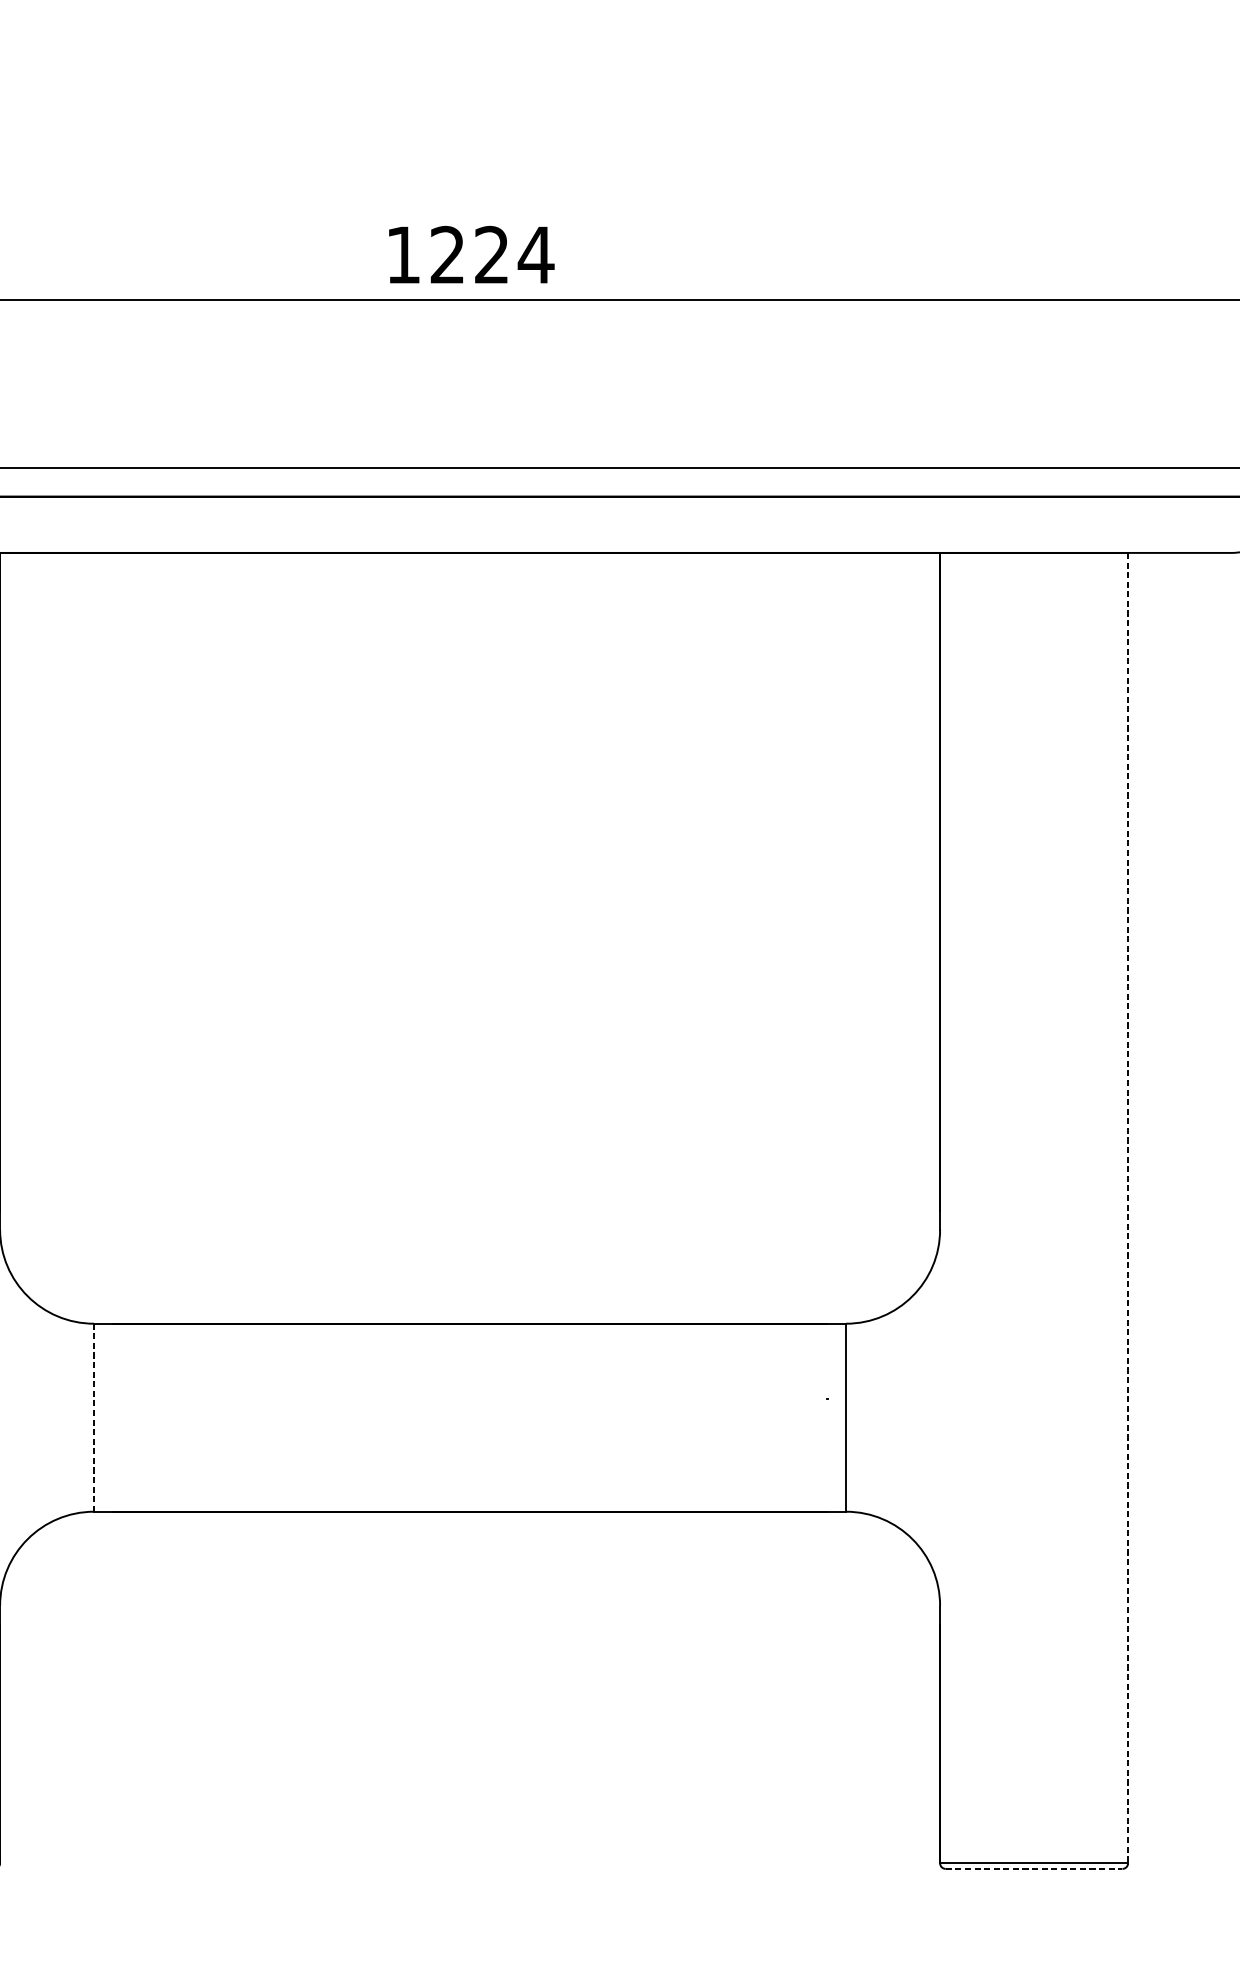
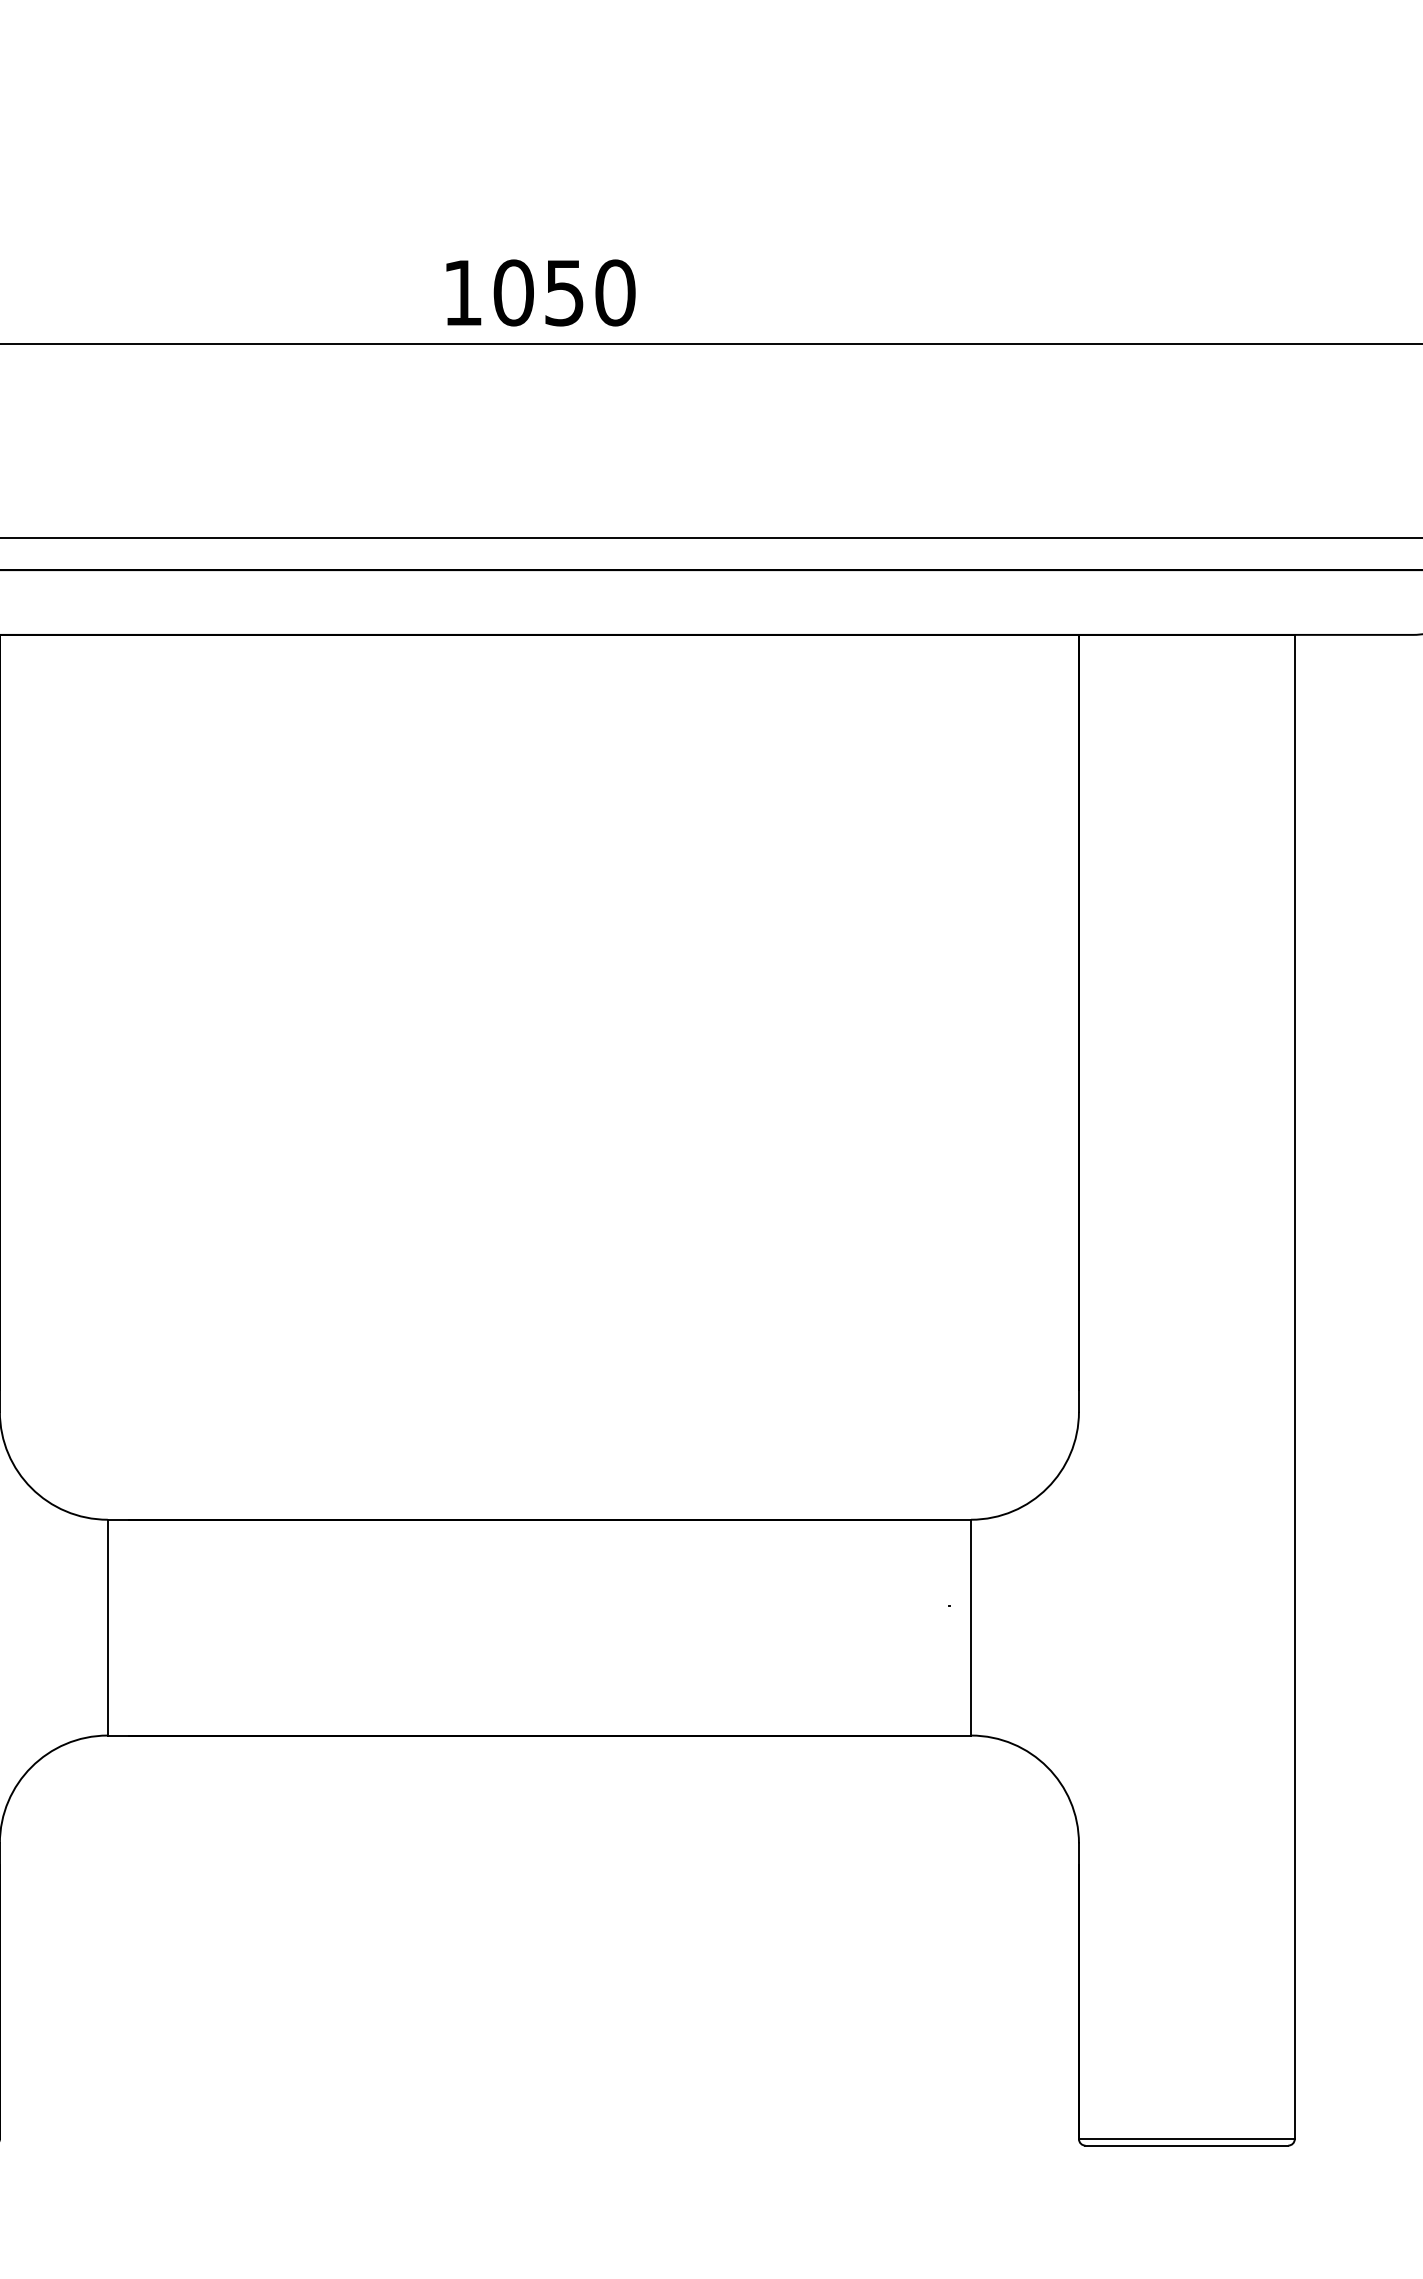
text: (491, 254) -> (564, 292), 1224 -> 1050
line: (1127, 1208) -> (1294, 1387), dashed -> solid
line: (93, 1417) -> (107, 1627), dashed -> solid
line: (1034, 1868) -> (1187, 2145), dashed -> solid

